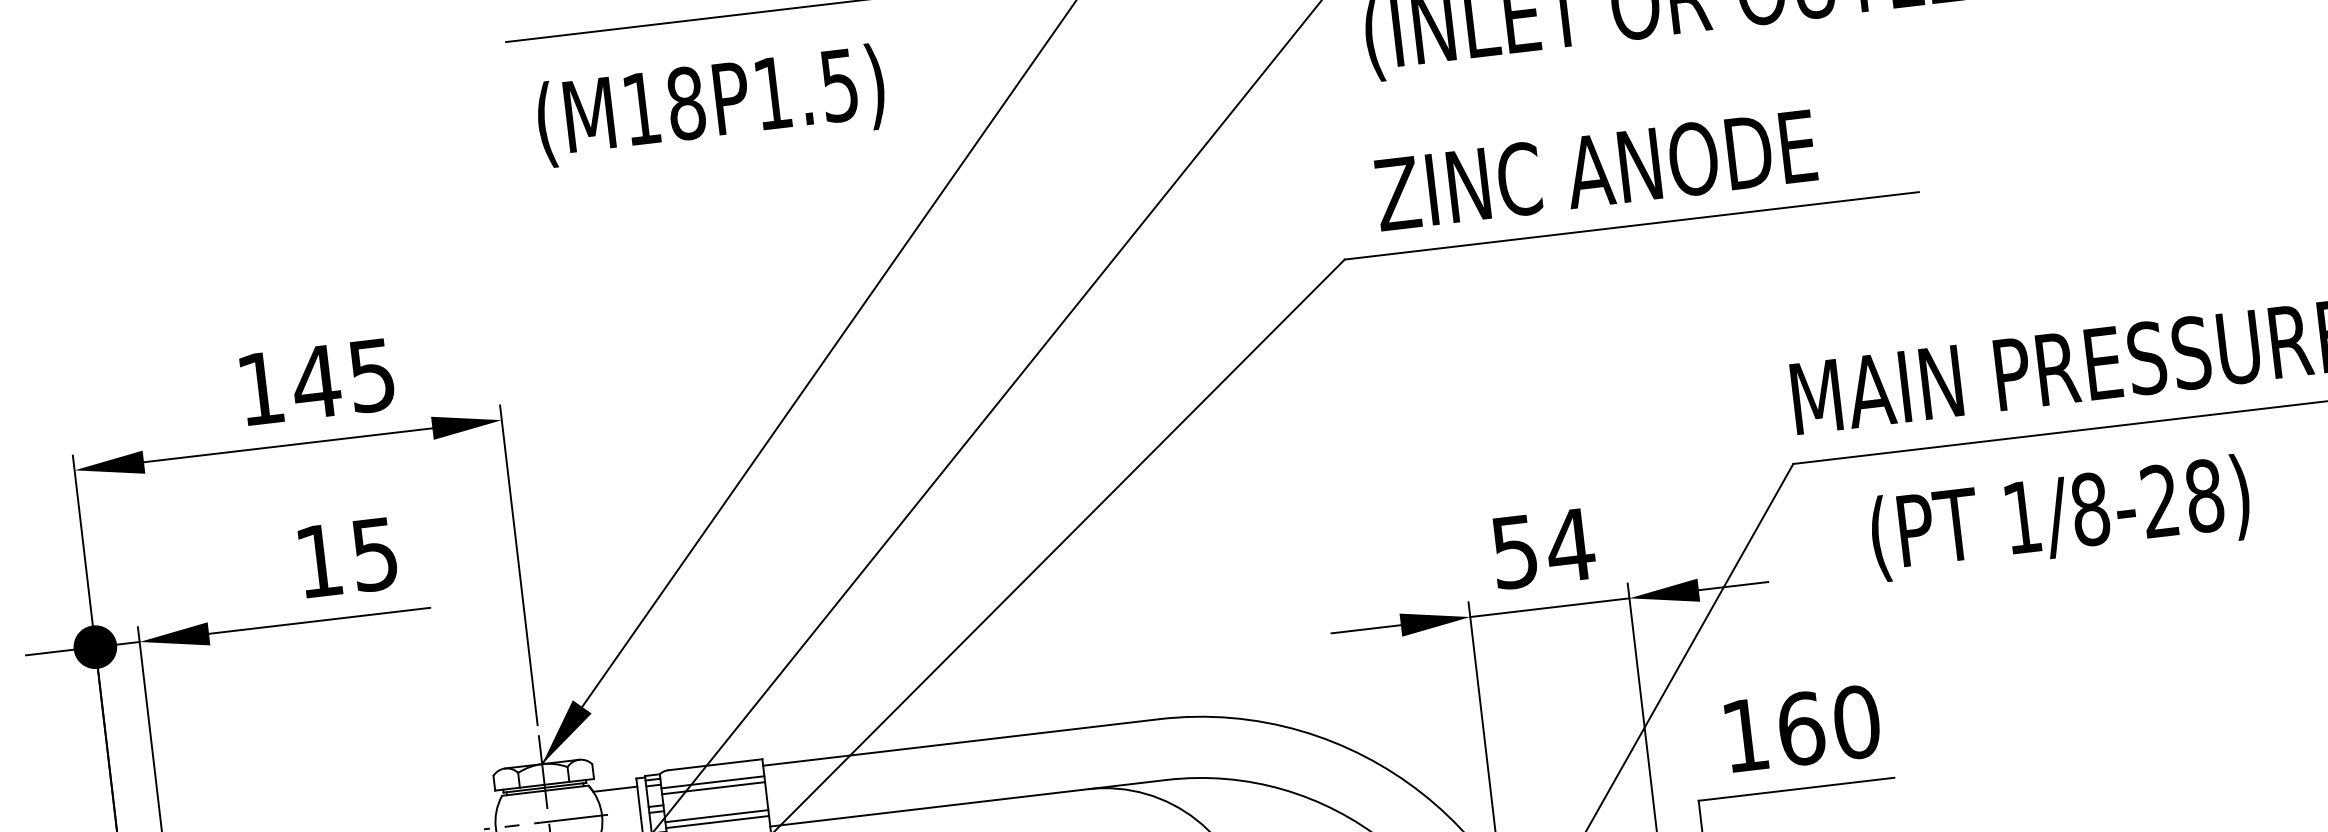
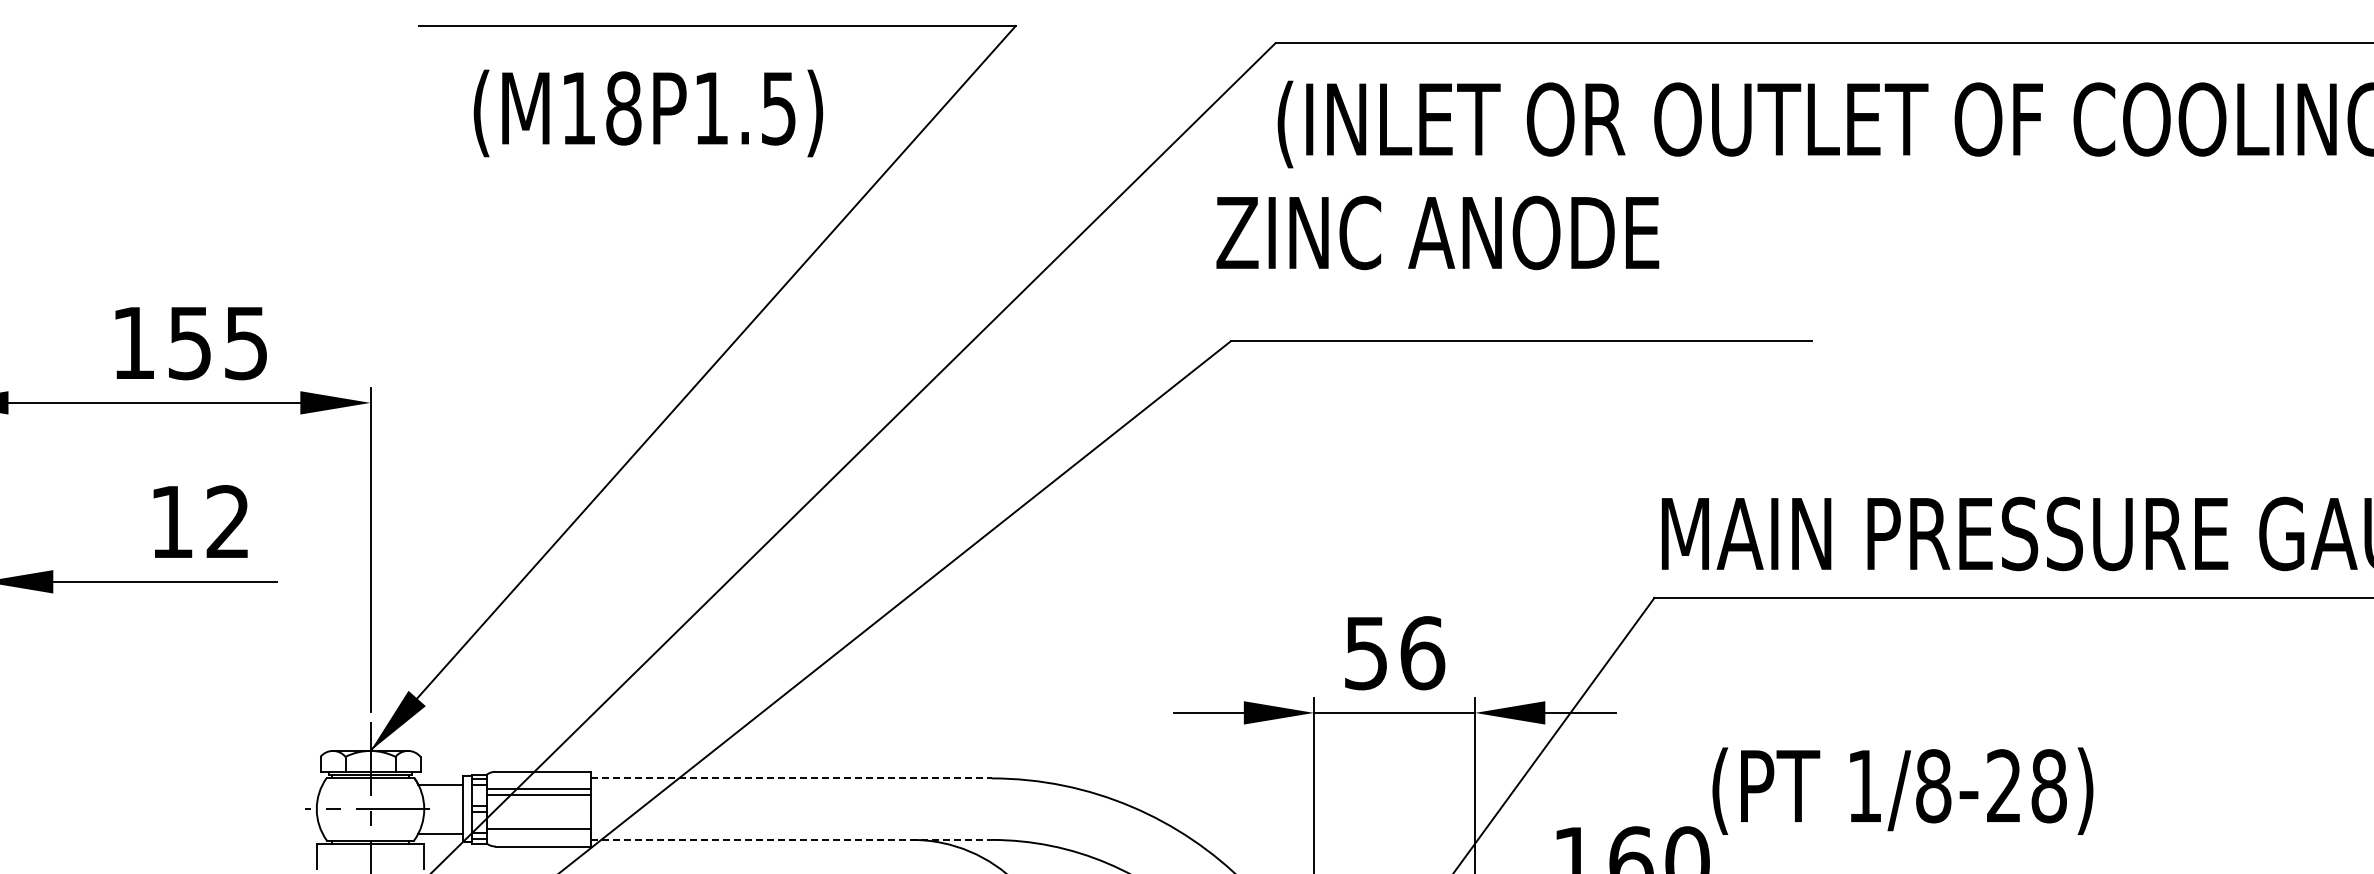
text: (711, 105) -> (648, 113), moved
text: (1595, 170) -> (1437, 232), moved
text: (315, 382) -> (189, 343), 145 -> 155
text: (2060, 517) -> (1902, 790), moved
text: (1570, 545) -> (1422, 653), 54 -> 56
text: (374, 555) -> (227, 522), 15 -> 12
line: (961, 742) -> (791, 778), solid -> dashed
line: (968, 802) -> (791, 839), solid -> dashed
line: (716, 816) -> (538, 823), removed

